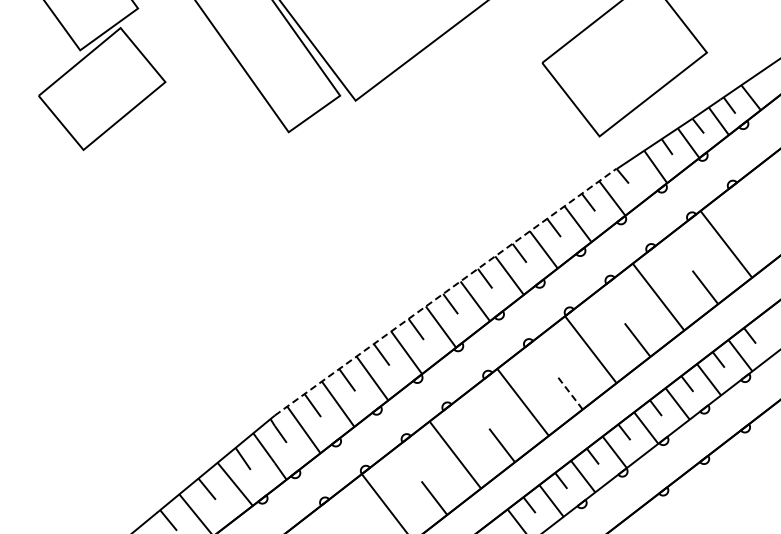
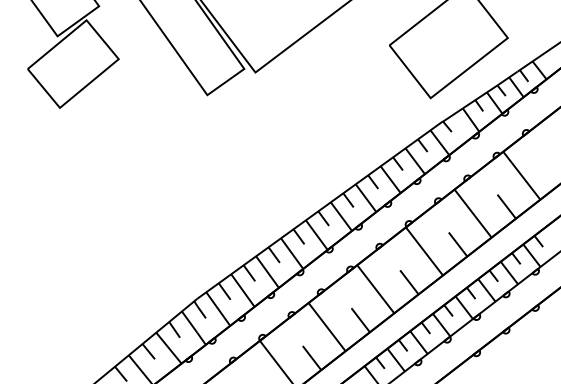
line: (445, 292) -> (320, 210), dashed -> solid
line: (569, 392) -> (409, 282), dashed -> solid

